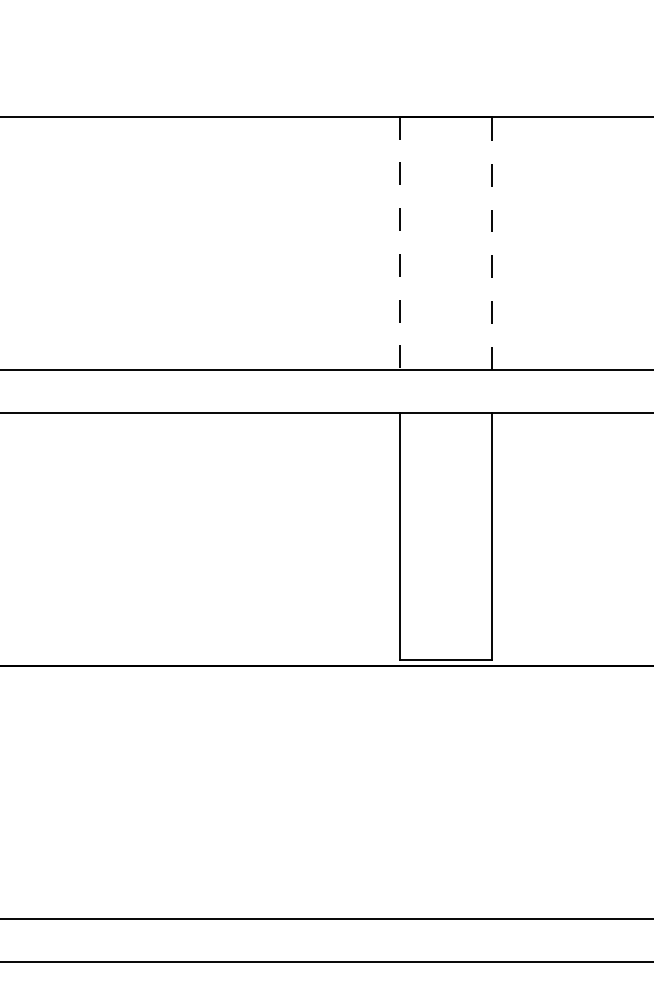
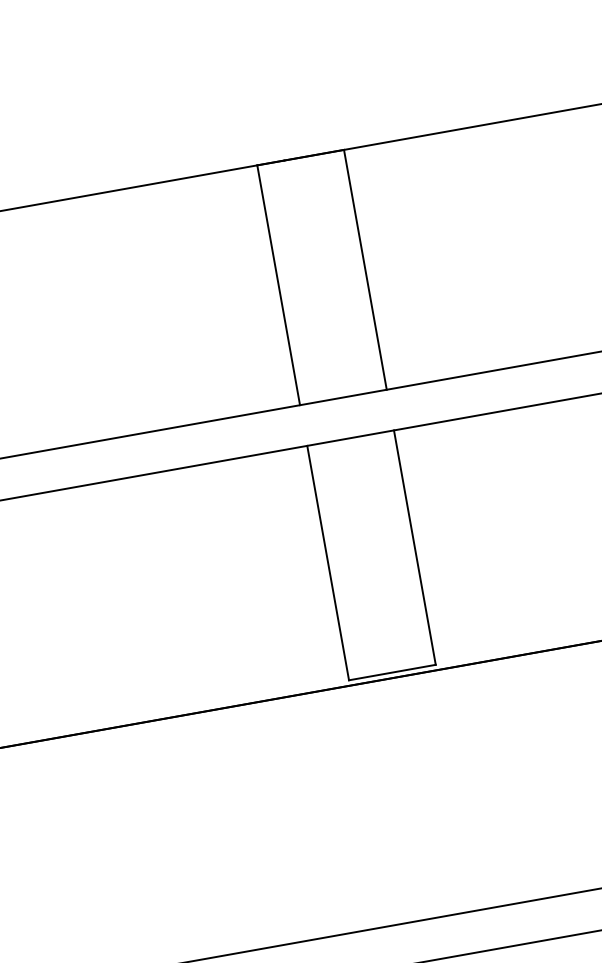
line: (400, 243) -> (279, 285), dashed -> solid
line: (491, 243) -> (365, 270), dashed -> solid

